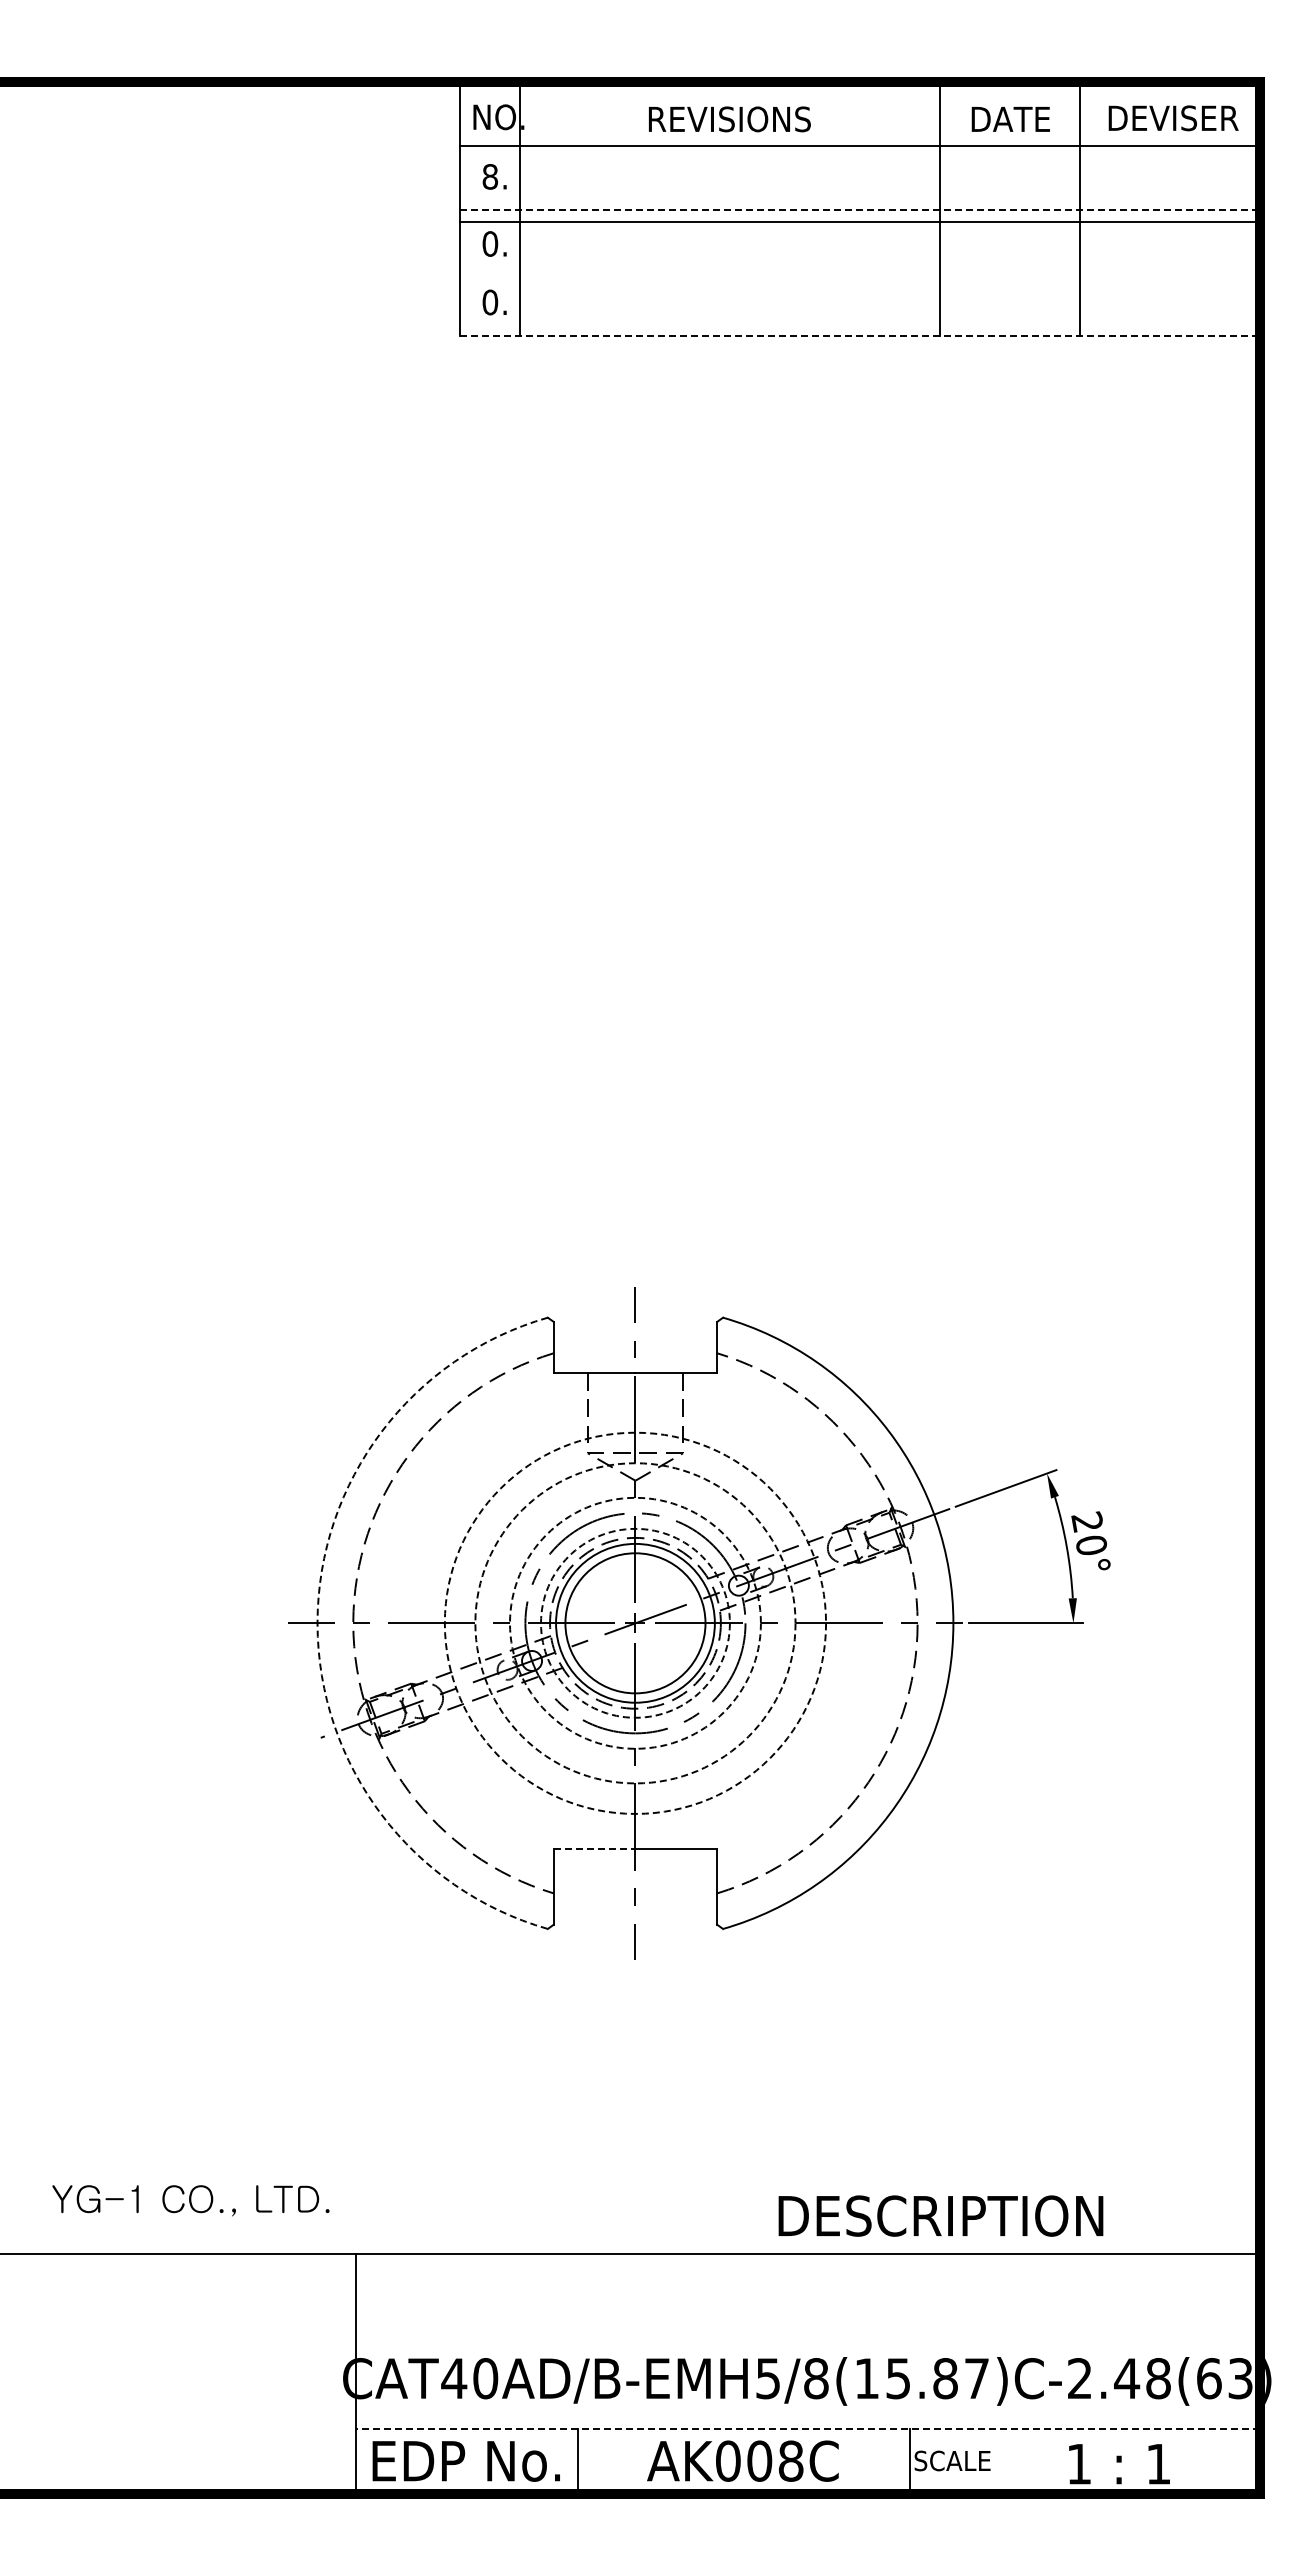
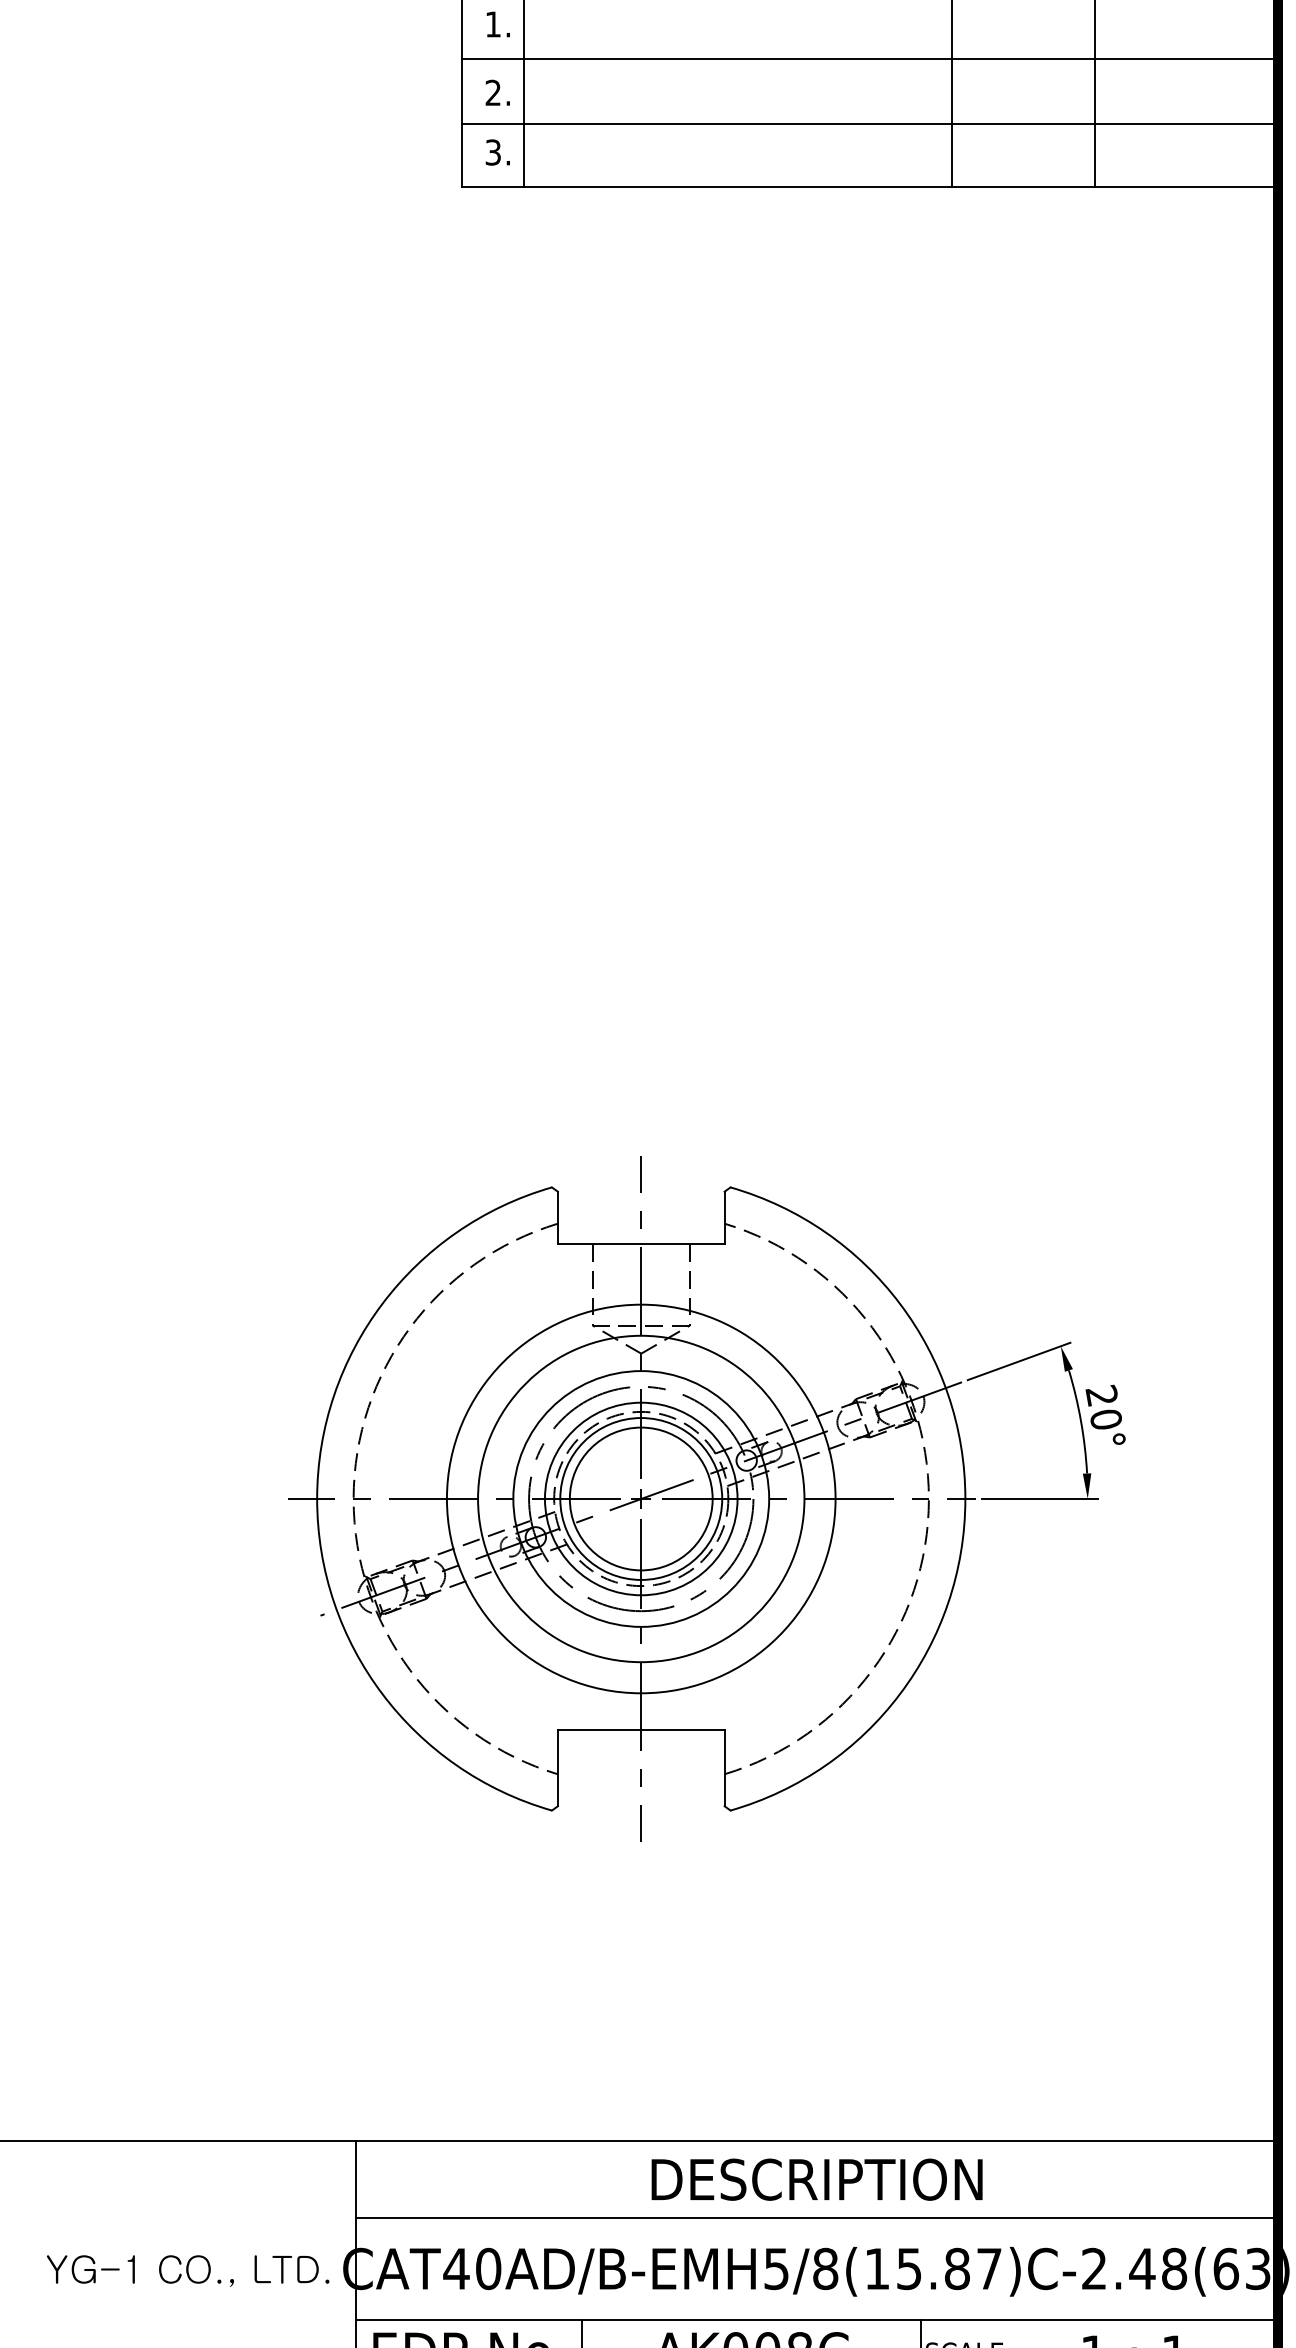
text: (490, 176) -> (493, 24), 8. -> 1.
line: (860, 210) -> (870, 58), dashed -> solid
line: (859, 222) -> (869, 123), moved
text: (490, 243) -> (493, 92), 0. -> 2.
text: (490, 302) -> (493, 152), 0. -> 3.
line: (860, 336) -> (870, 187), dashed -> solid
circle: (634, 1622) -> (640, 1498), dashed -> solid
circle: (635, 1622) -> (641, 1498), dashed -> solid
circle: (635, 1622) -> (641, 1498), dashed -> solid
arc: (317, 1623) -> (317, 1499), dashed -> solid
circle: (635, 1623) -> (641, 1499), dashed -> solid
line: (594, 1849) -> (599, 1729), dashed -> solid
text: (190, 2200) -> (187, 2270), moved
text: (940, 2215) -> (816, 2179), moved
line: (807, 2328) -> (816, 2217), added
line: (807, 2428) -> (816, 2319), dashed -> solid

